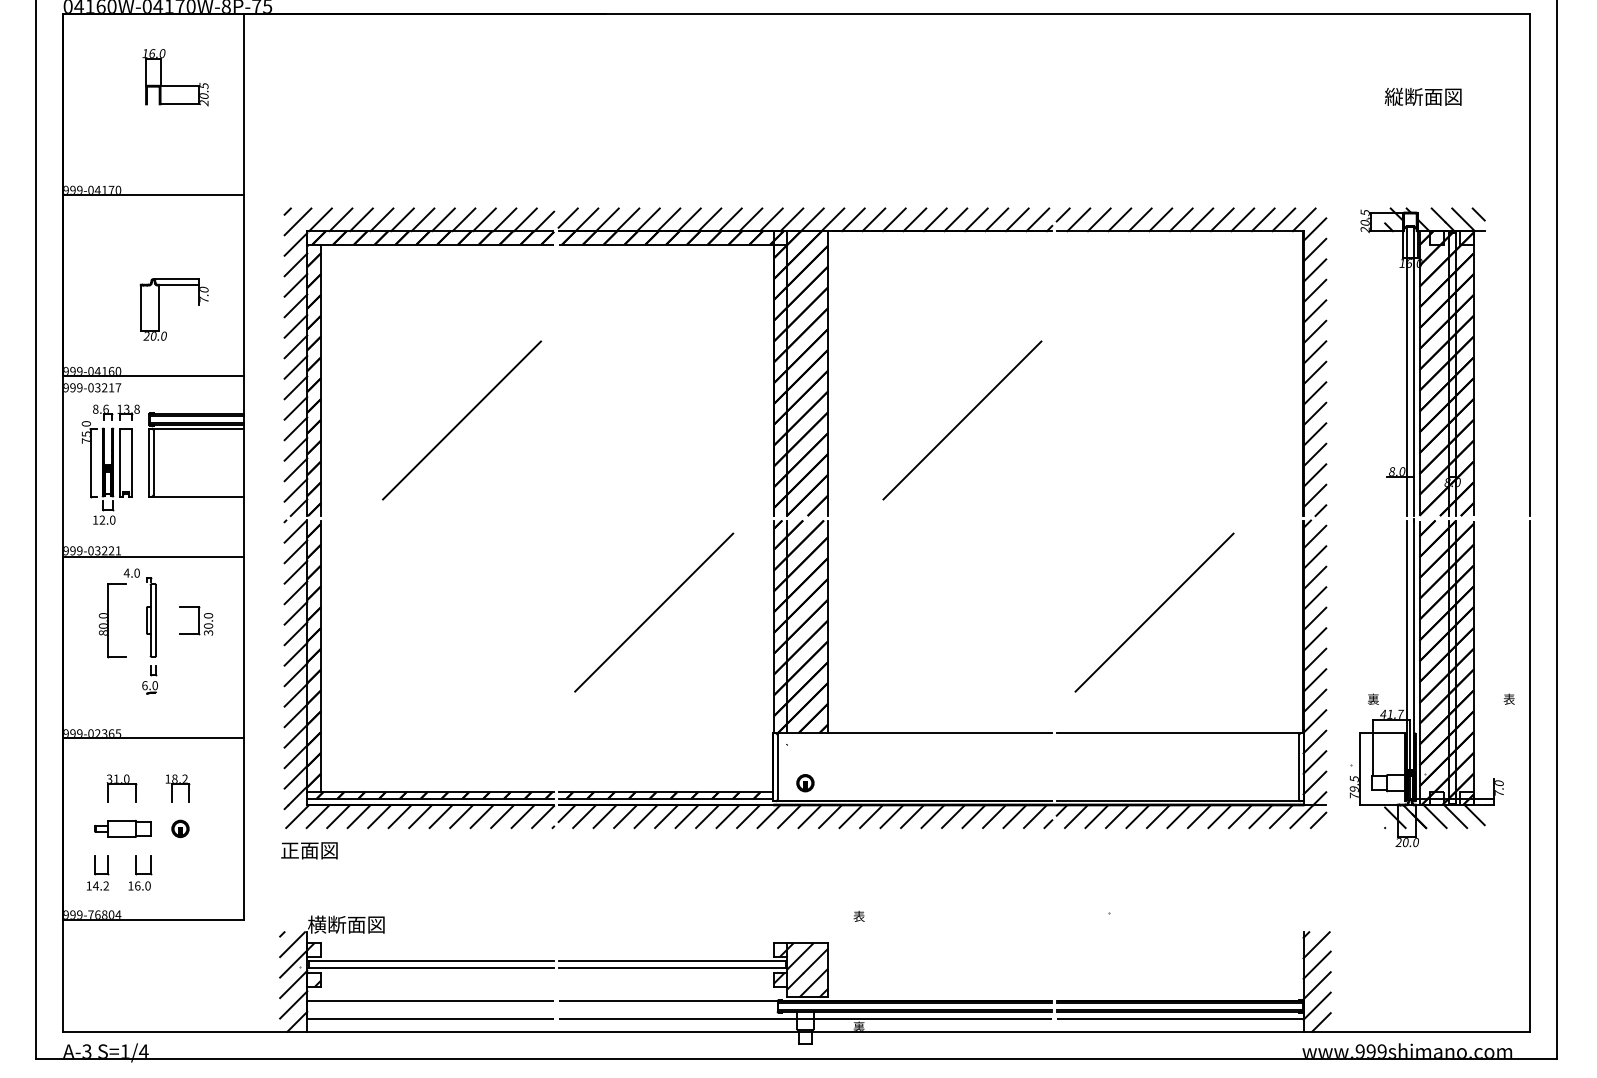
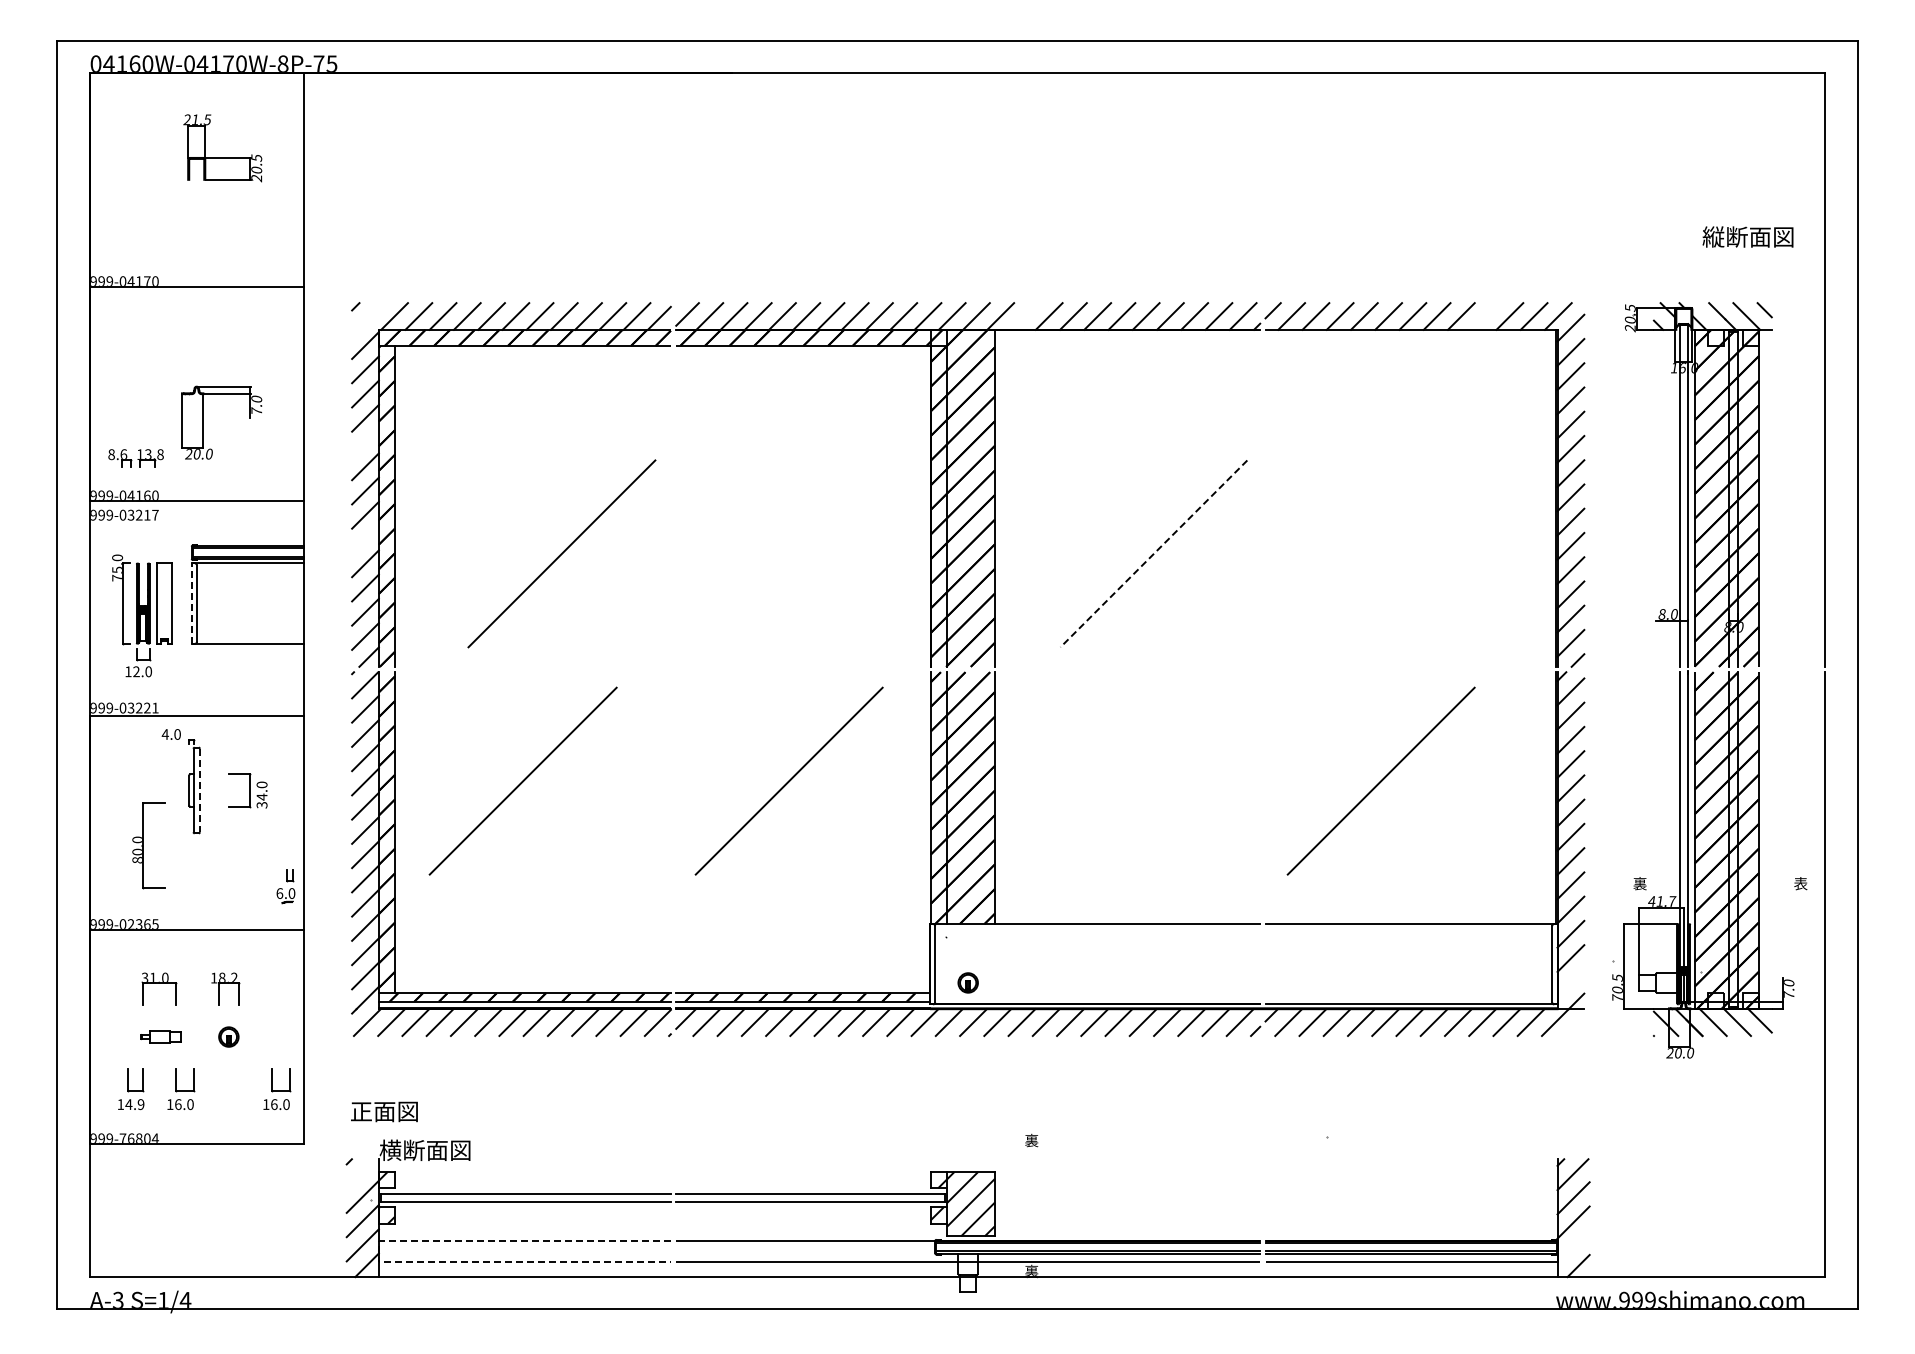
text: (153, 53) -> (197, 119), 16.0 -> 21.5
text: (1422, 96) -> (1747, 236), moved
line: (853, 219) -> (1024, 316), removed
line: (1242, 219) -> (1485, 316), removed
line: (297, 221) -> (367, 318), removed
line: (295, 326) -> (365, 442), removed
line: (295, 408) -> (365, 539), removed
part: (115, 412) -> (135, 458), moved
line: (962, 421) -> (1153, 554), solid -> dashed
line: (148, 462) -> (191, 603), solid -> dashed
line: (428, 612) -> (522, 780), added
part: (112, 620) -> (148, 845), moved
line: (155, 620) -> (199, 790), solid -> dashed
text: (208, 625) -> (261, 796), 30.0 -> 34.0
part: (149, 679) -> (285, 886), moved
line: (1314, 782) -> (1570, 982), removed
text: (1354, 789) -> (1617, 990), 79.5 -> 70.5
line: (1318, 820) -> (1575, 1026), removed
part: (122, 828) -> (160, 1036), size x0.6
text: (309, 850) -> (384, 1111), moved
part: (221, 872) -> (277, 1088), added
text: (105, 885) -> (140, 1104), 14.2 -> 14.9
text: (858, 916) -> (1031, 1140), 表 -> 裏
line: (292, 944) -> (361, 1173), removed
line: (1317, 1005) -> (1573, 1246), removed
line: (306, 1010) -> (378, 1251), solid -> dashed

